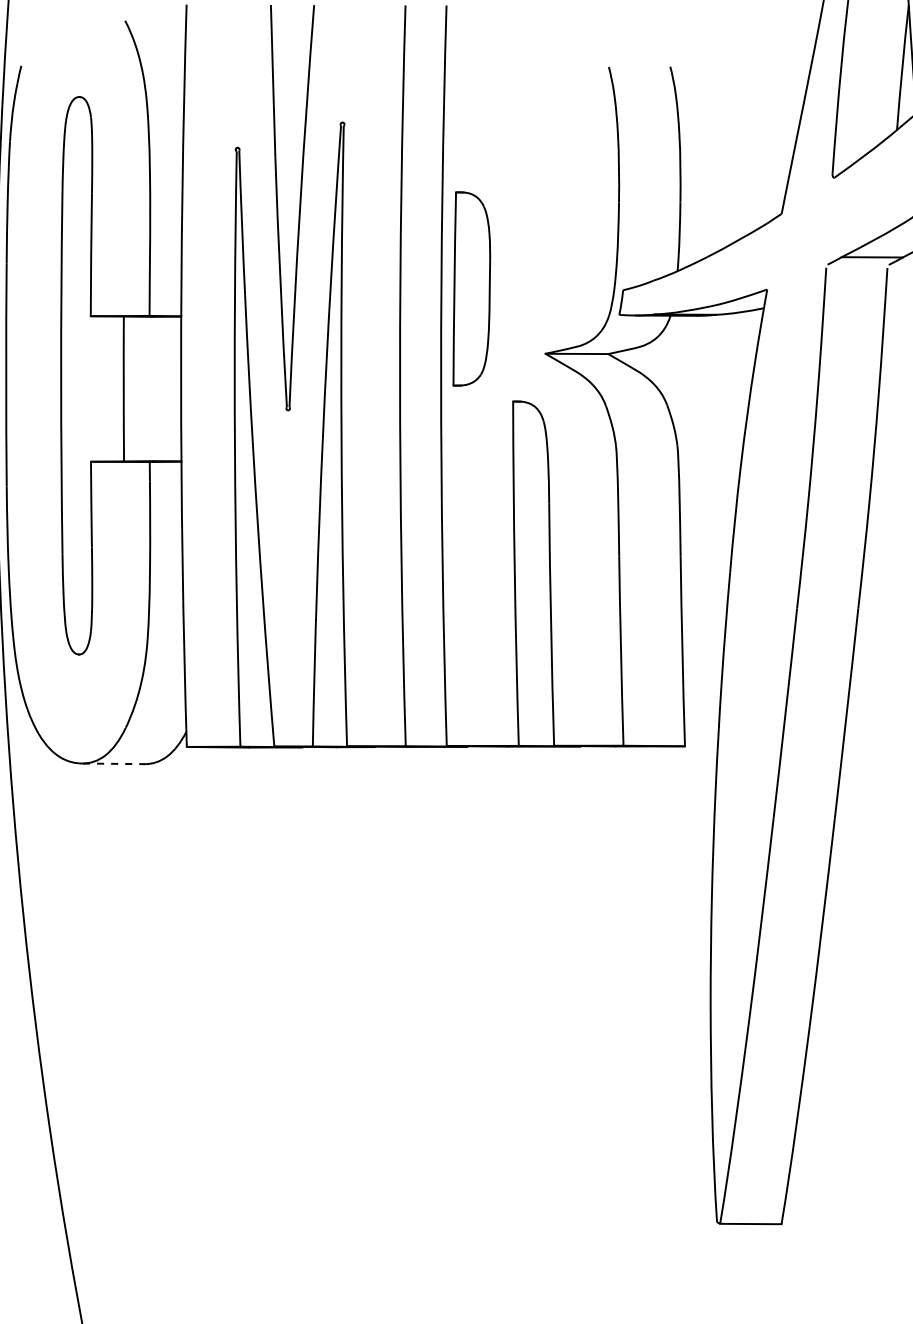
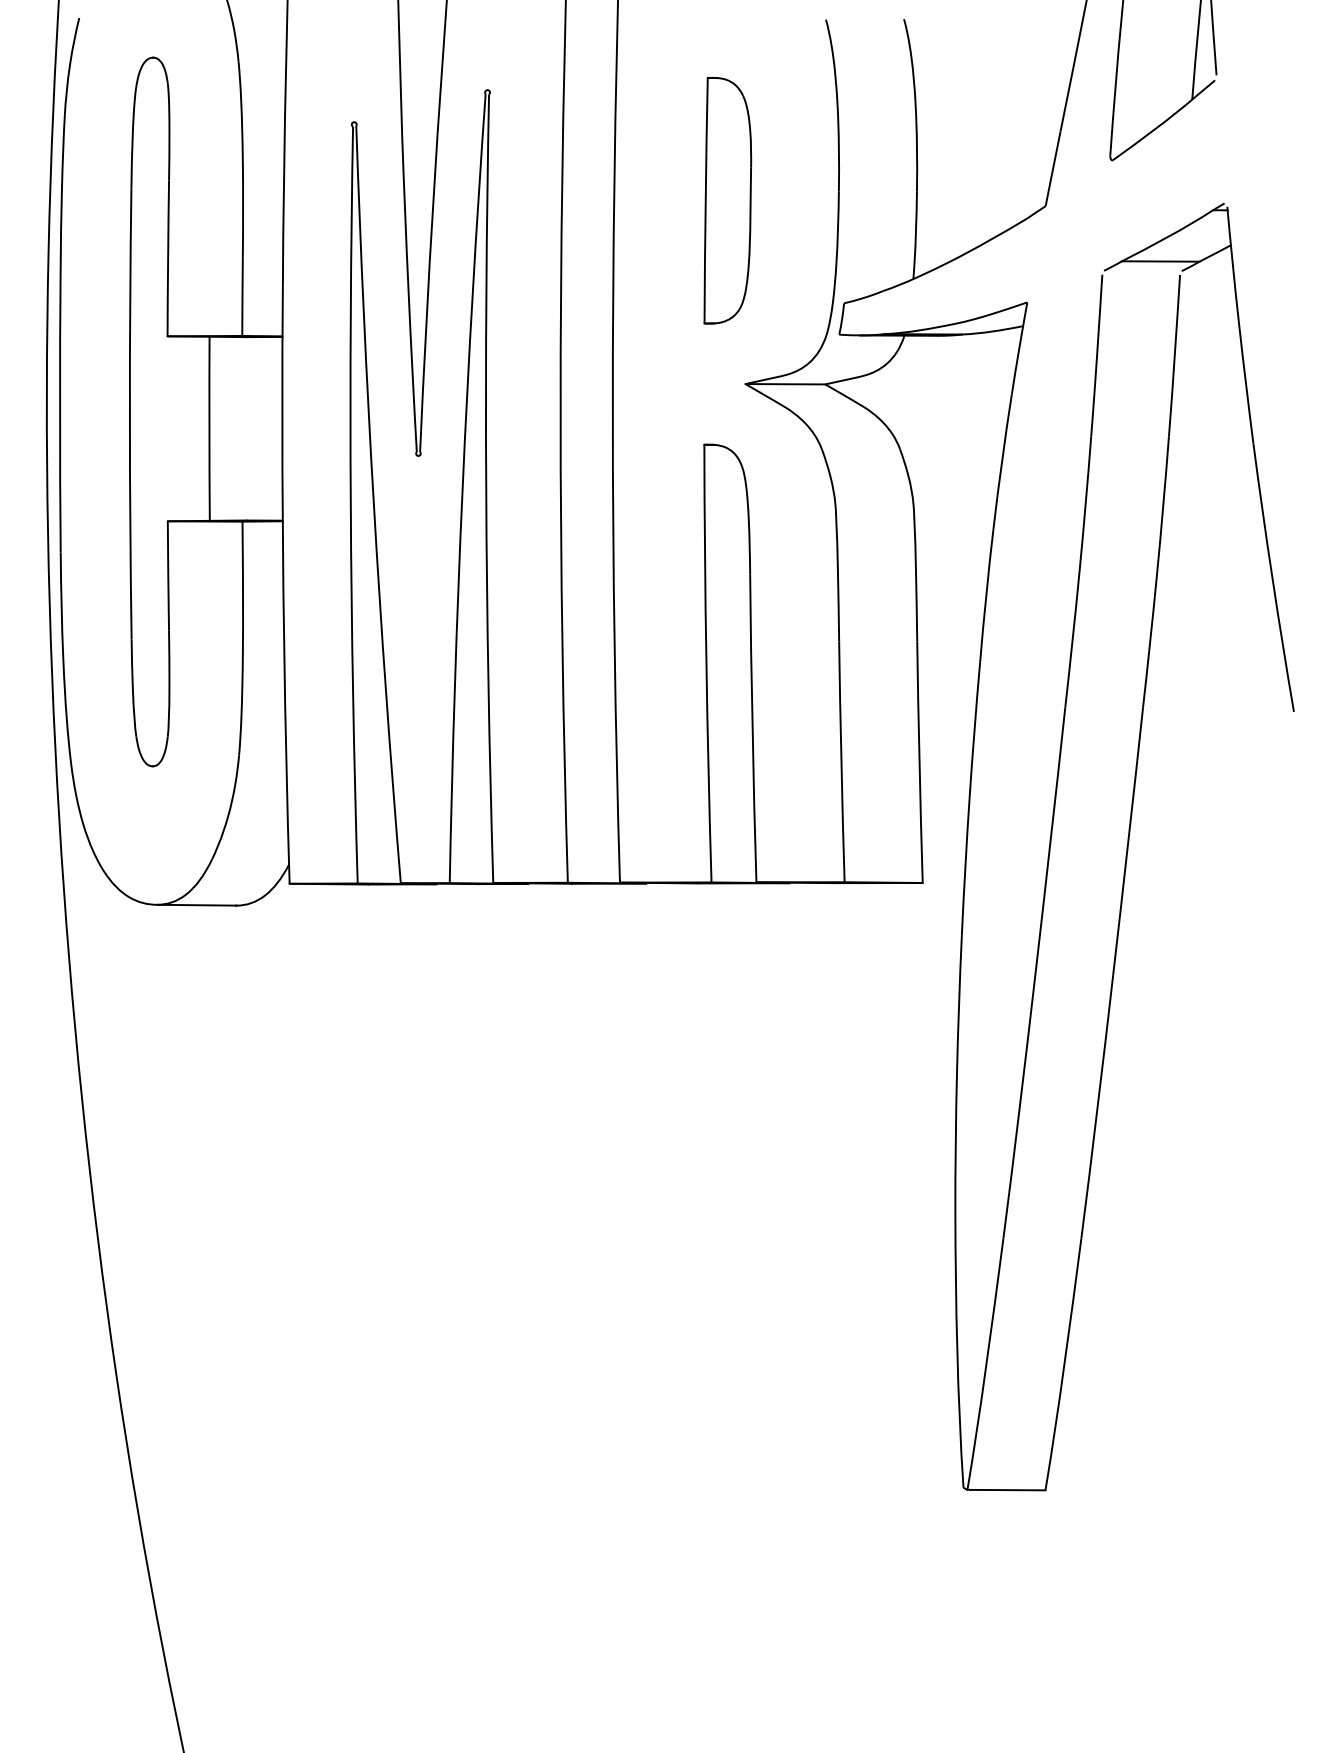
part: (471, 288) -> (727, 200), moved
line: (114, 764) -> (197, 905), dashed -> solid

